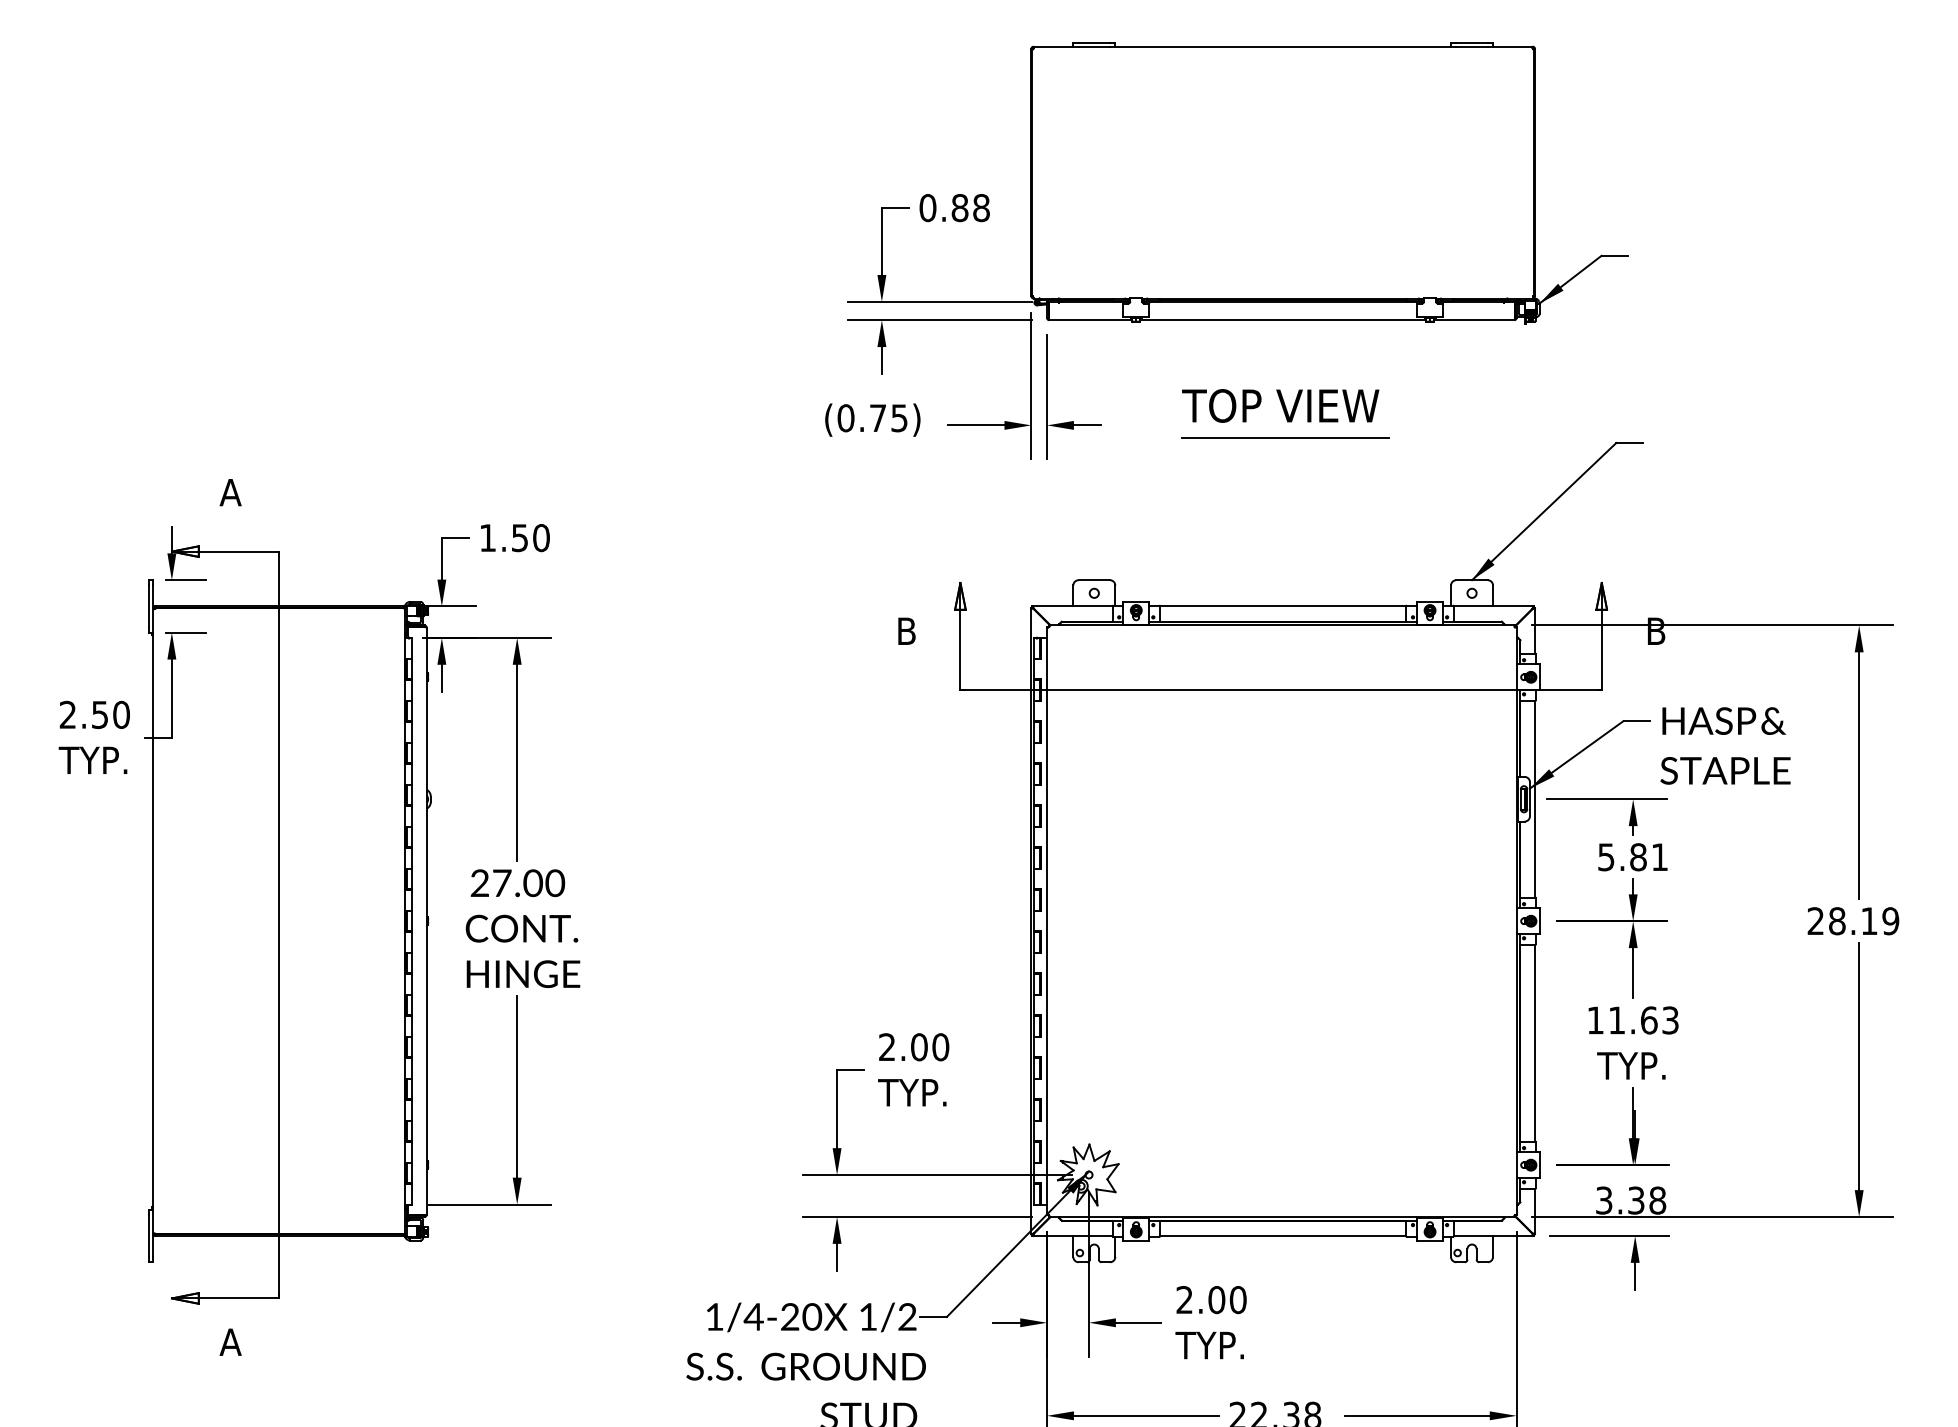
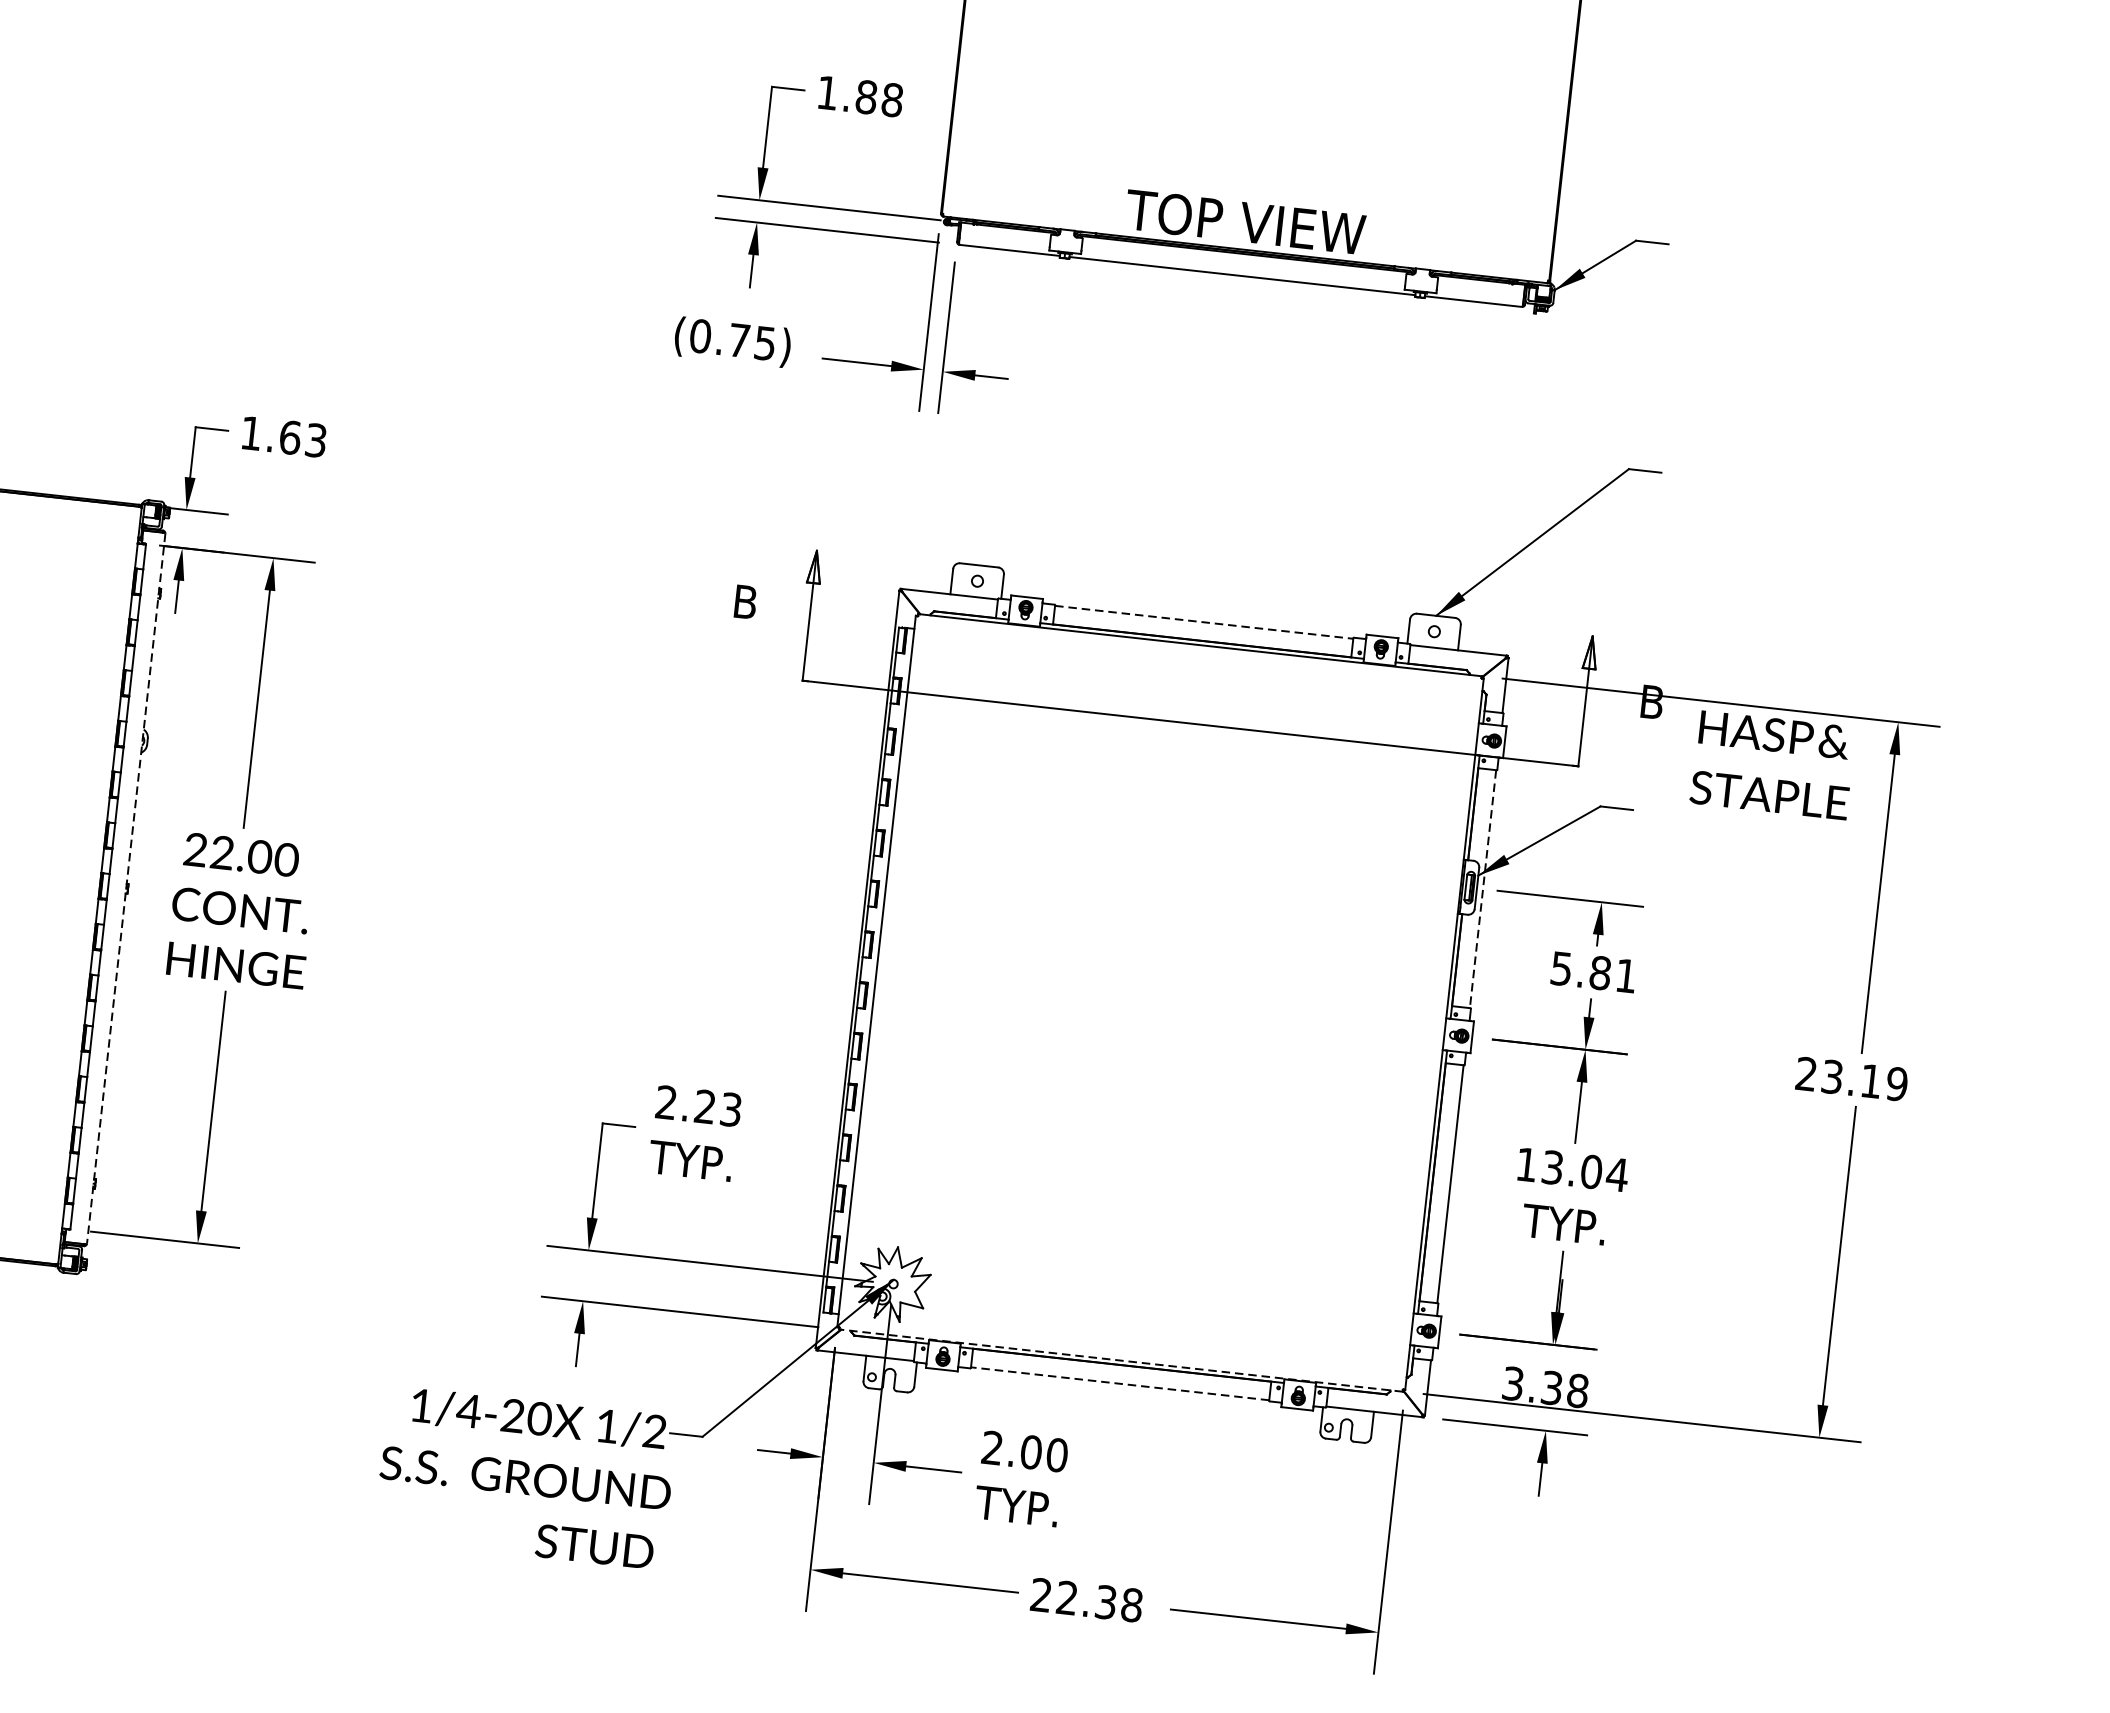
text: (927, 208) -> (827, 93), 0.88 -> 1.88
text: (1280, 405) -> (1245, 221), moved
line: (1285, 438) -> (1229, 419), removed
text: (530, 538) -> (302, 439), 1.50 -> 1.63
line: (1283, 606) -> (1204, 622), solid -> dashed
text: (1725, 745) -> (1772, 764), moved
line: (1535, 799) -> (1483, 889), solid -> dashed
text: (502, 882) -> (223, 851), 27.00 -> 22.00
line: (426, 921) -> (125, 888), solid -> dashed
text: (1837, 921) -> (1832, 1077), 28.19 -> 23.19
text: (1644, 1020) -> (1585, 1171), 11.63 -> 13.04
text: (930, 1047) -> (718, 1108), 2.00 -> 2.23
line: (1281, 1216) -> (1120, 1359), solid -> dashed
line: (1282, 1236) -> (1119, 1384), solid -> dashed

